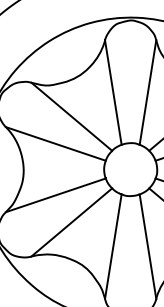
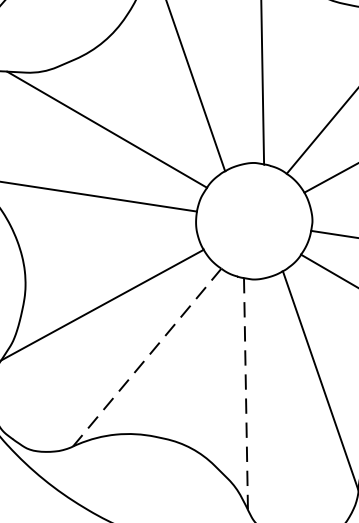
line: (71, 222) -> (146, 357), solid -> dashed
line: (113, 246) -> (246, 393), solid -> dashed

